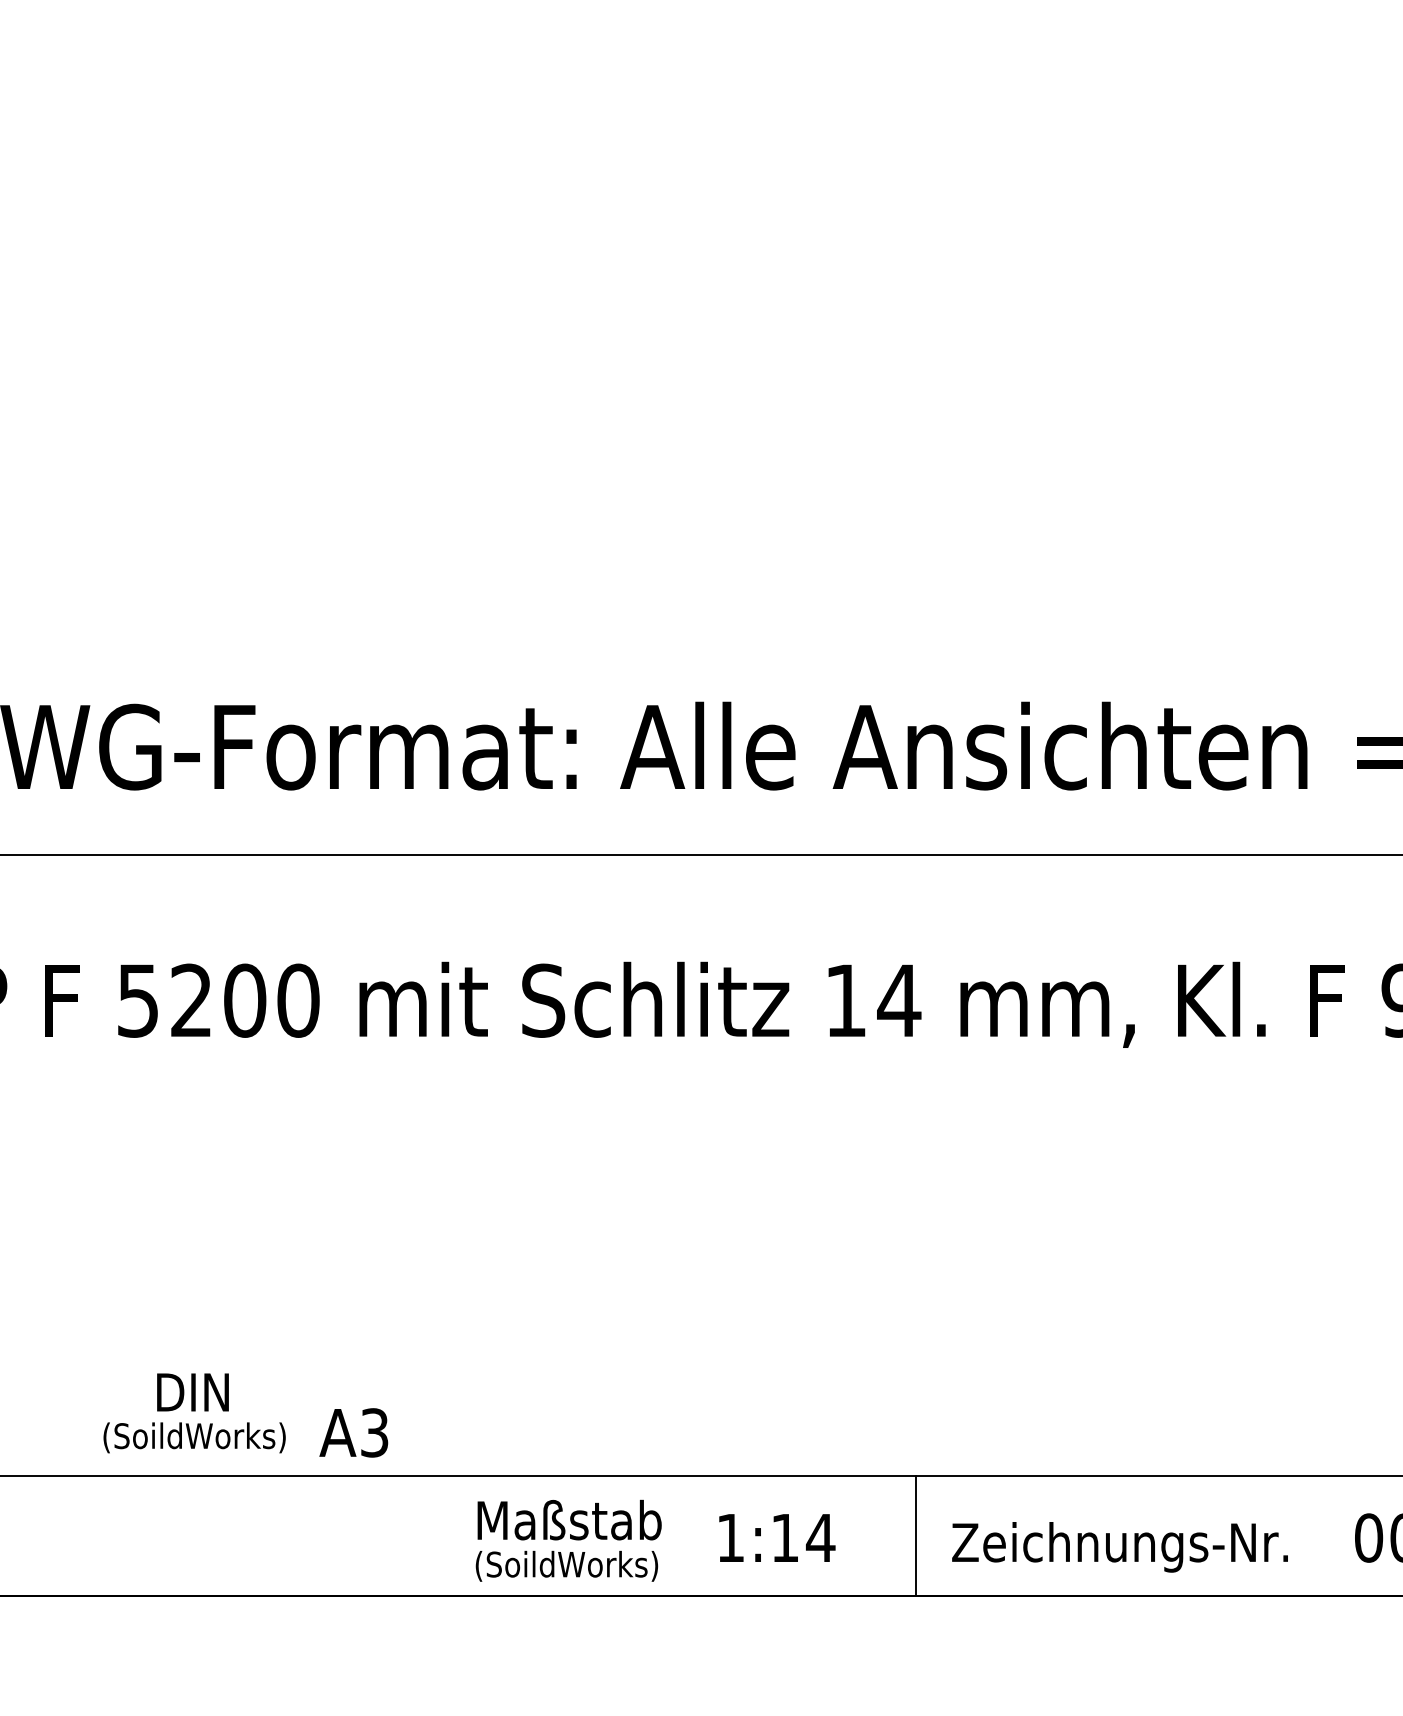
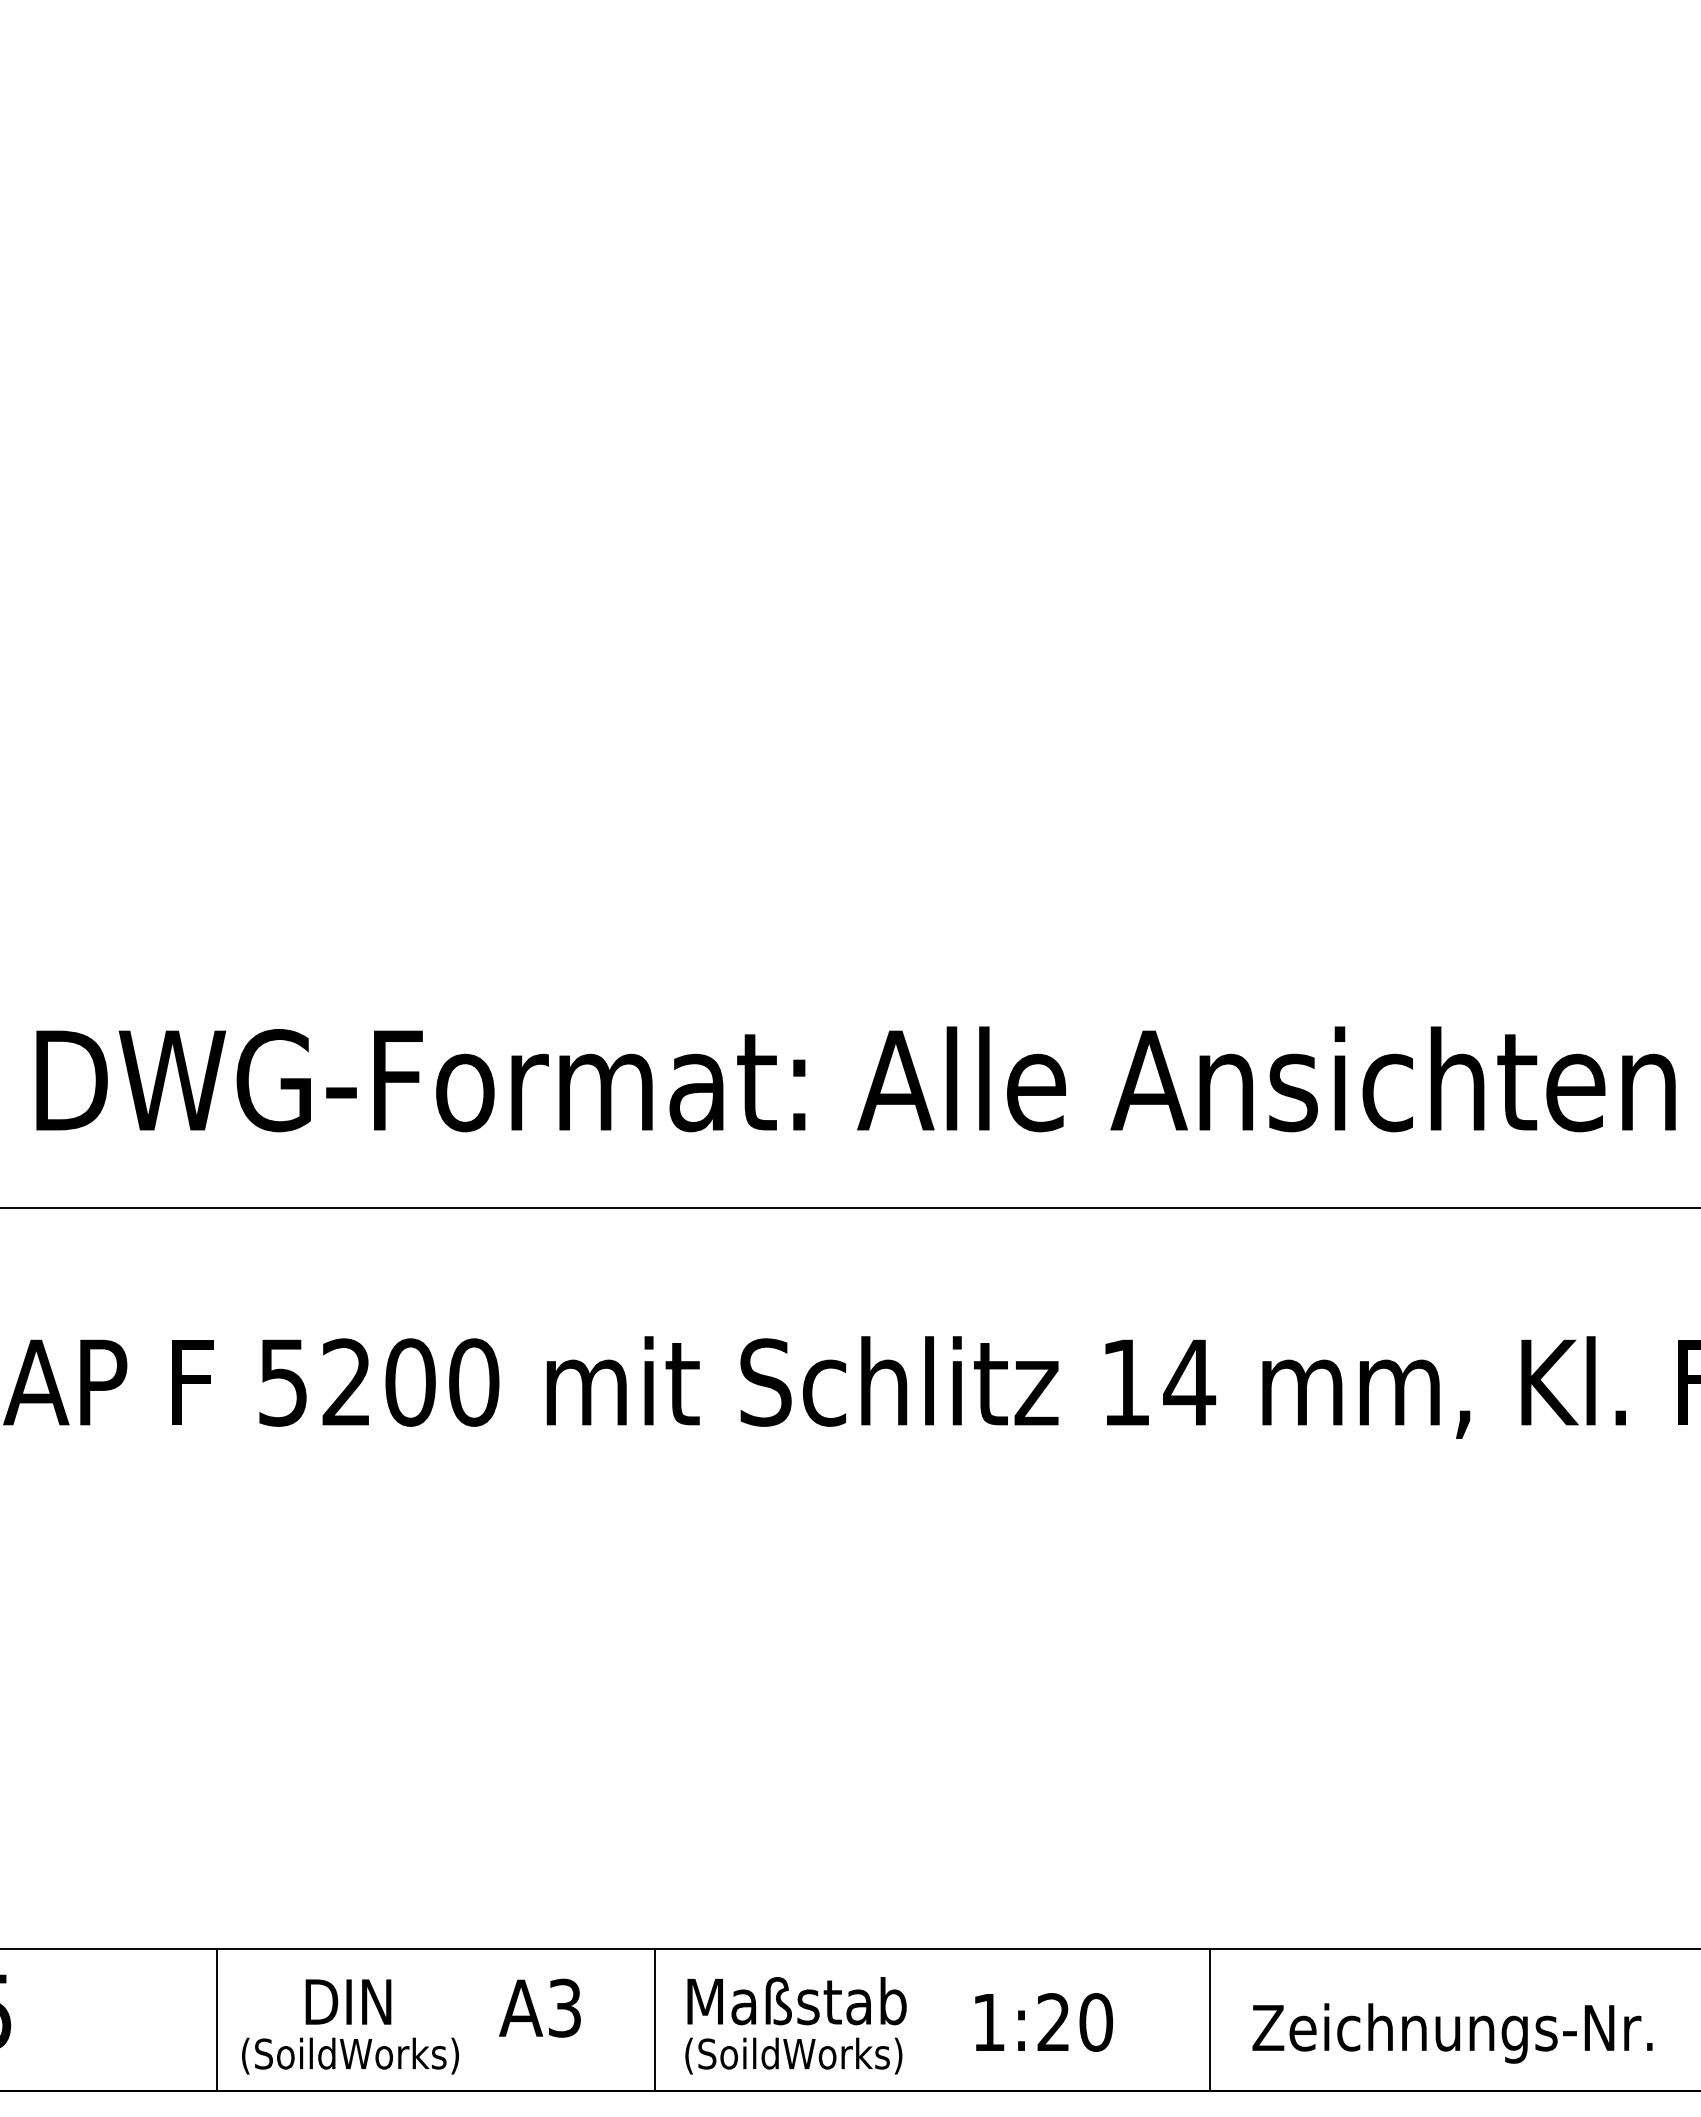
text: (194, 1412) -> (350, 2026), moved
text: (353, 1432) -> (539, 2007), moved
line: (82, 1535) -> (216, 2019), added
line: (449, 1535) -> (654, 2019), added
text: (803, 1538) -> (1075, 2022), 1:14 -> 1:20

